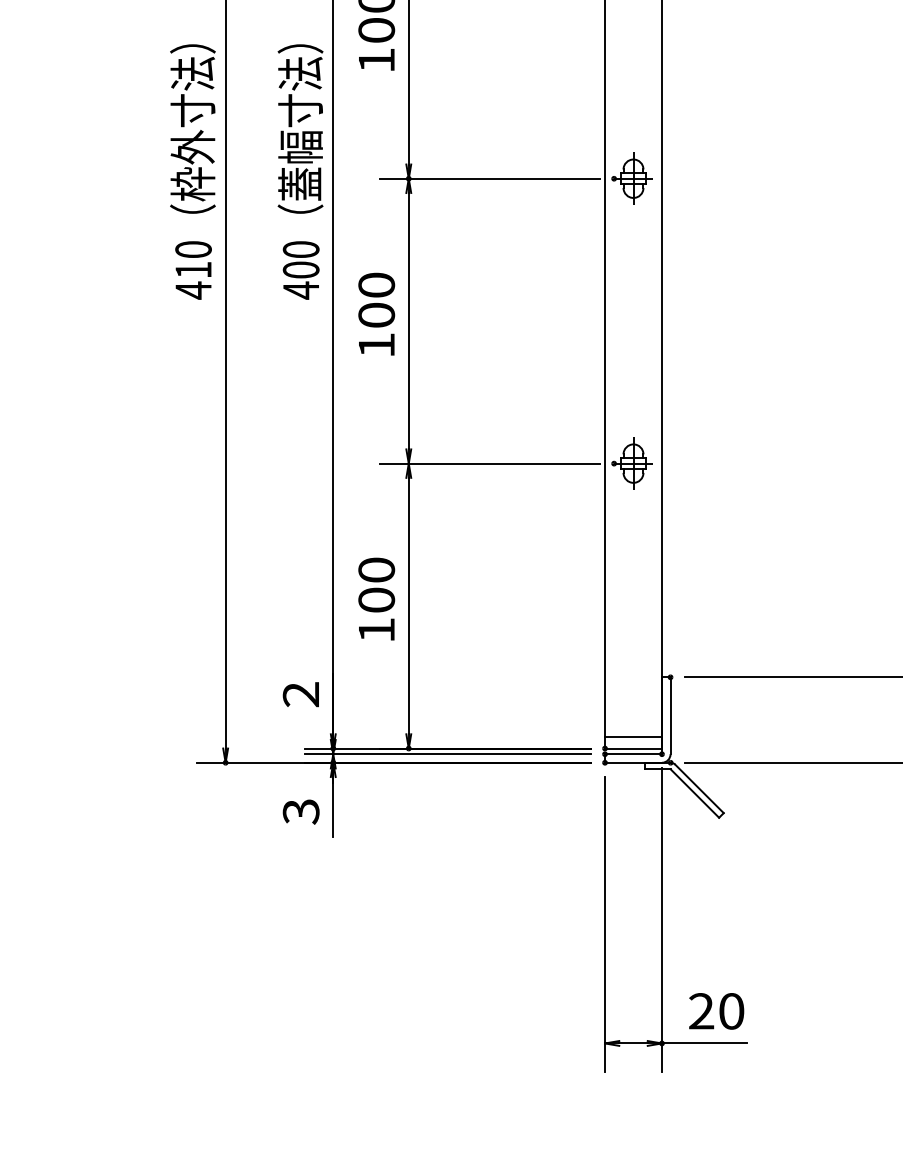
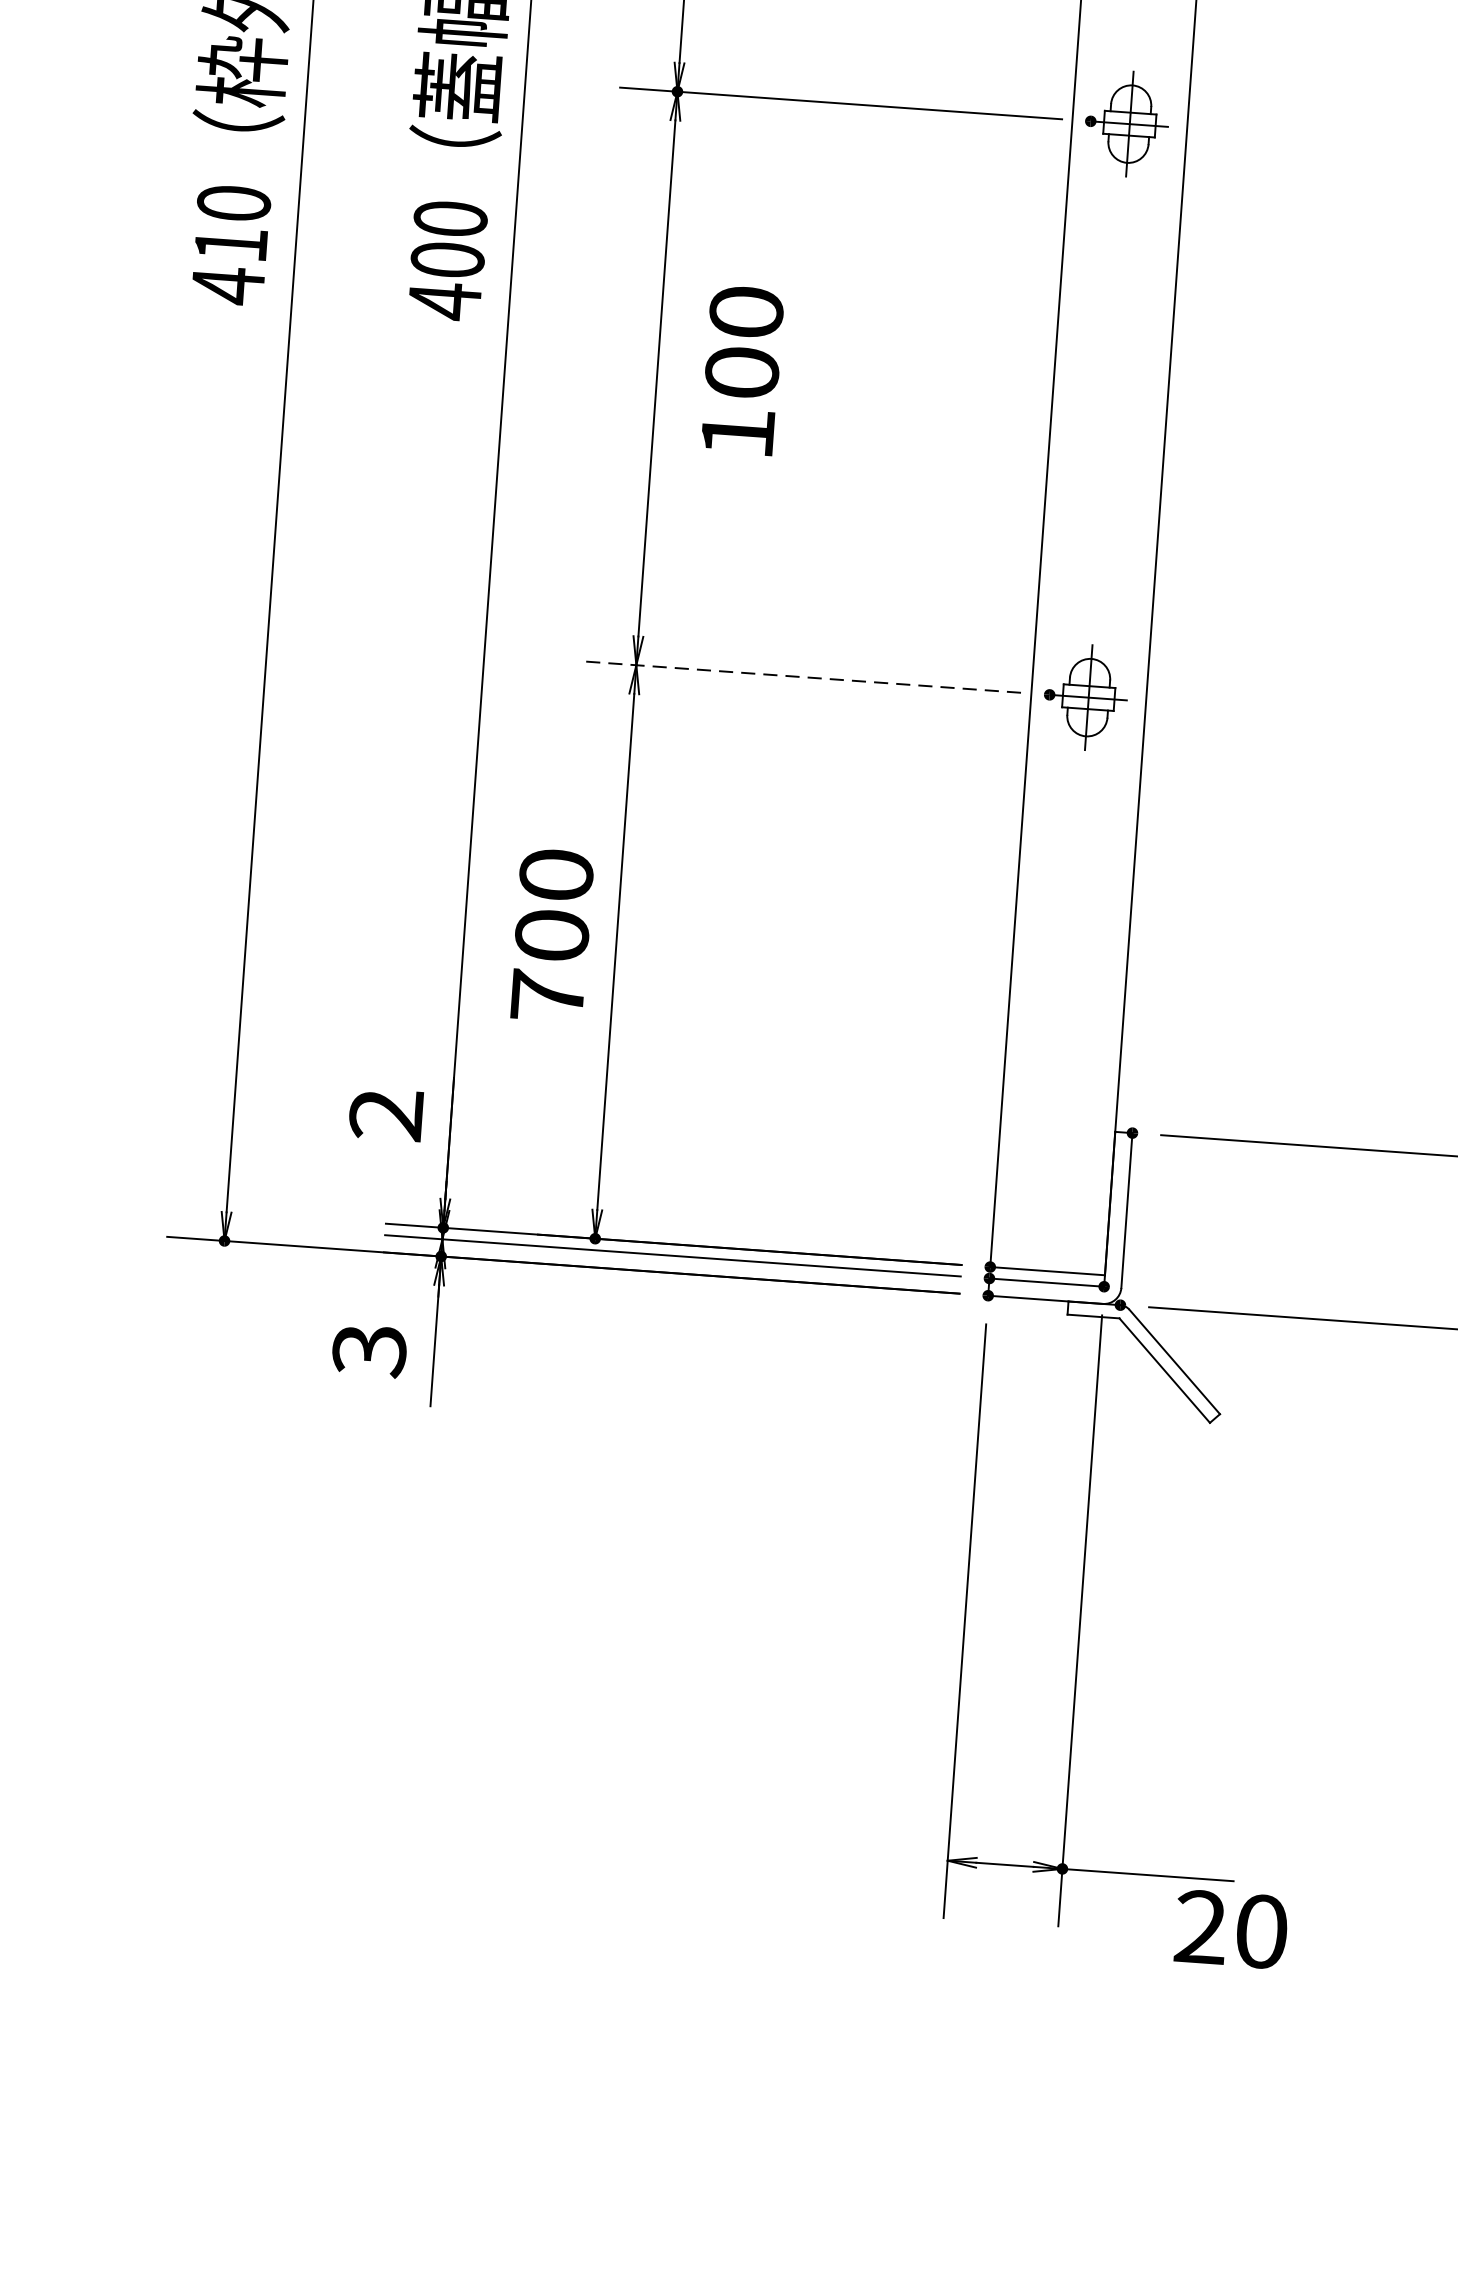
text: (376, 313) -> (742, 369), moved
line: (490, 463) -> (800, 676), solid -> dashed
text: (376, 629) -> (547, 994), 100 -> 700
line: (633, 737) -> (1049, 1248), removed
text: (716, 1011) -> (1231, 1929), moved

